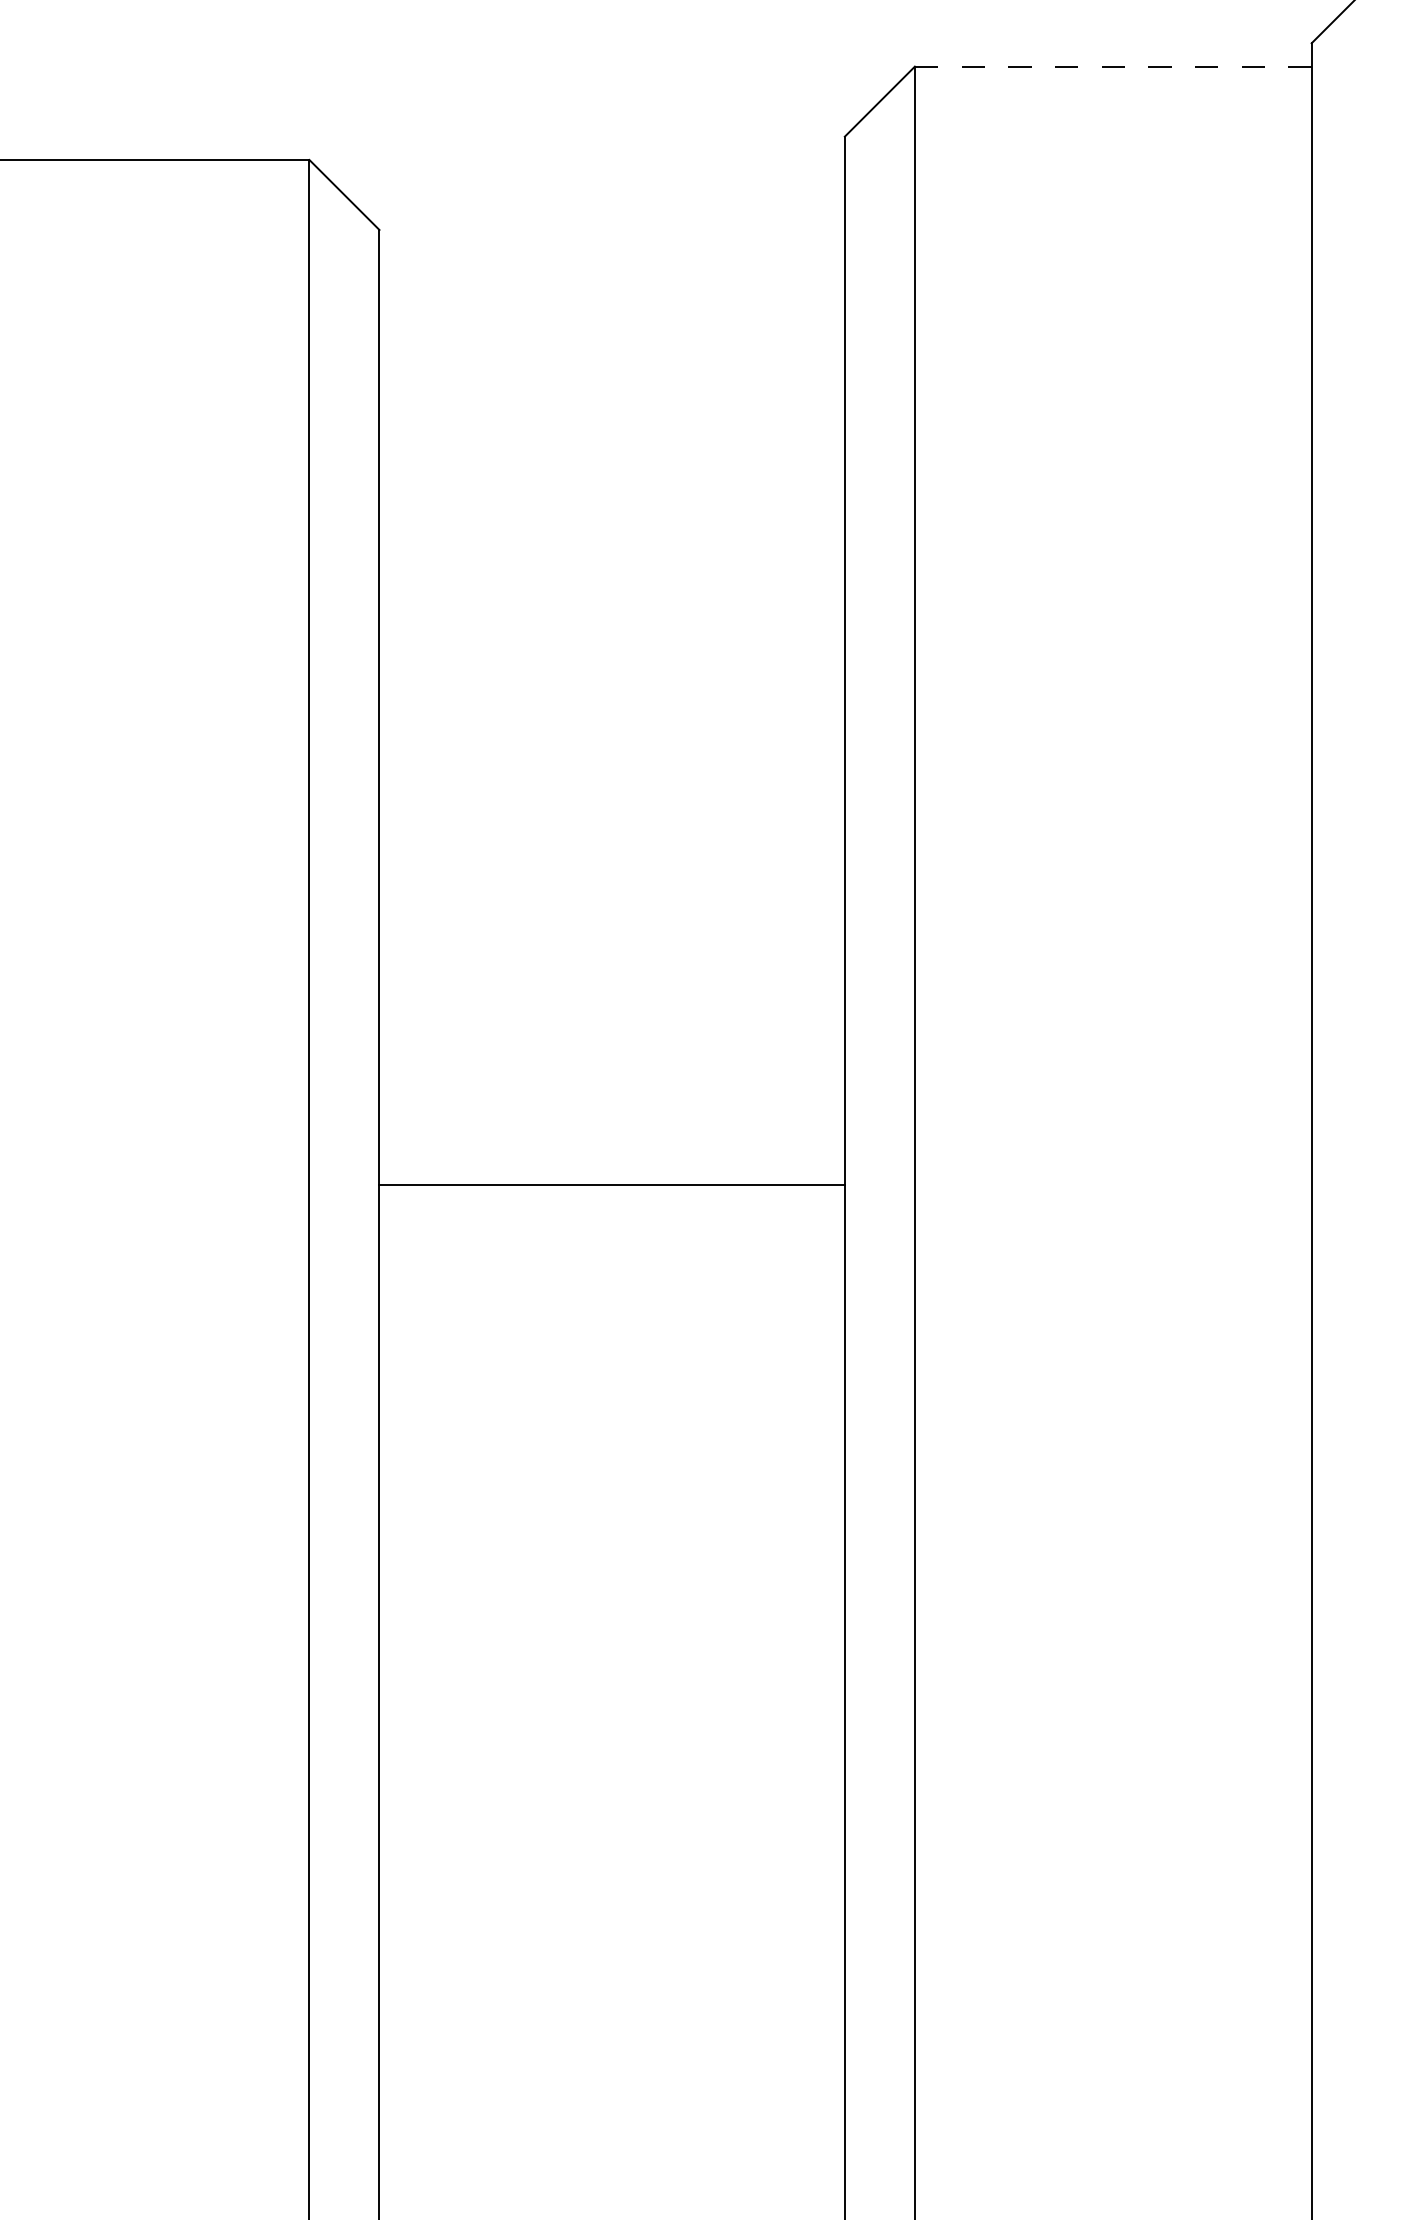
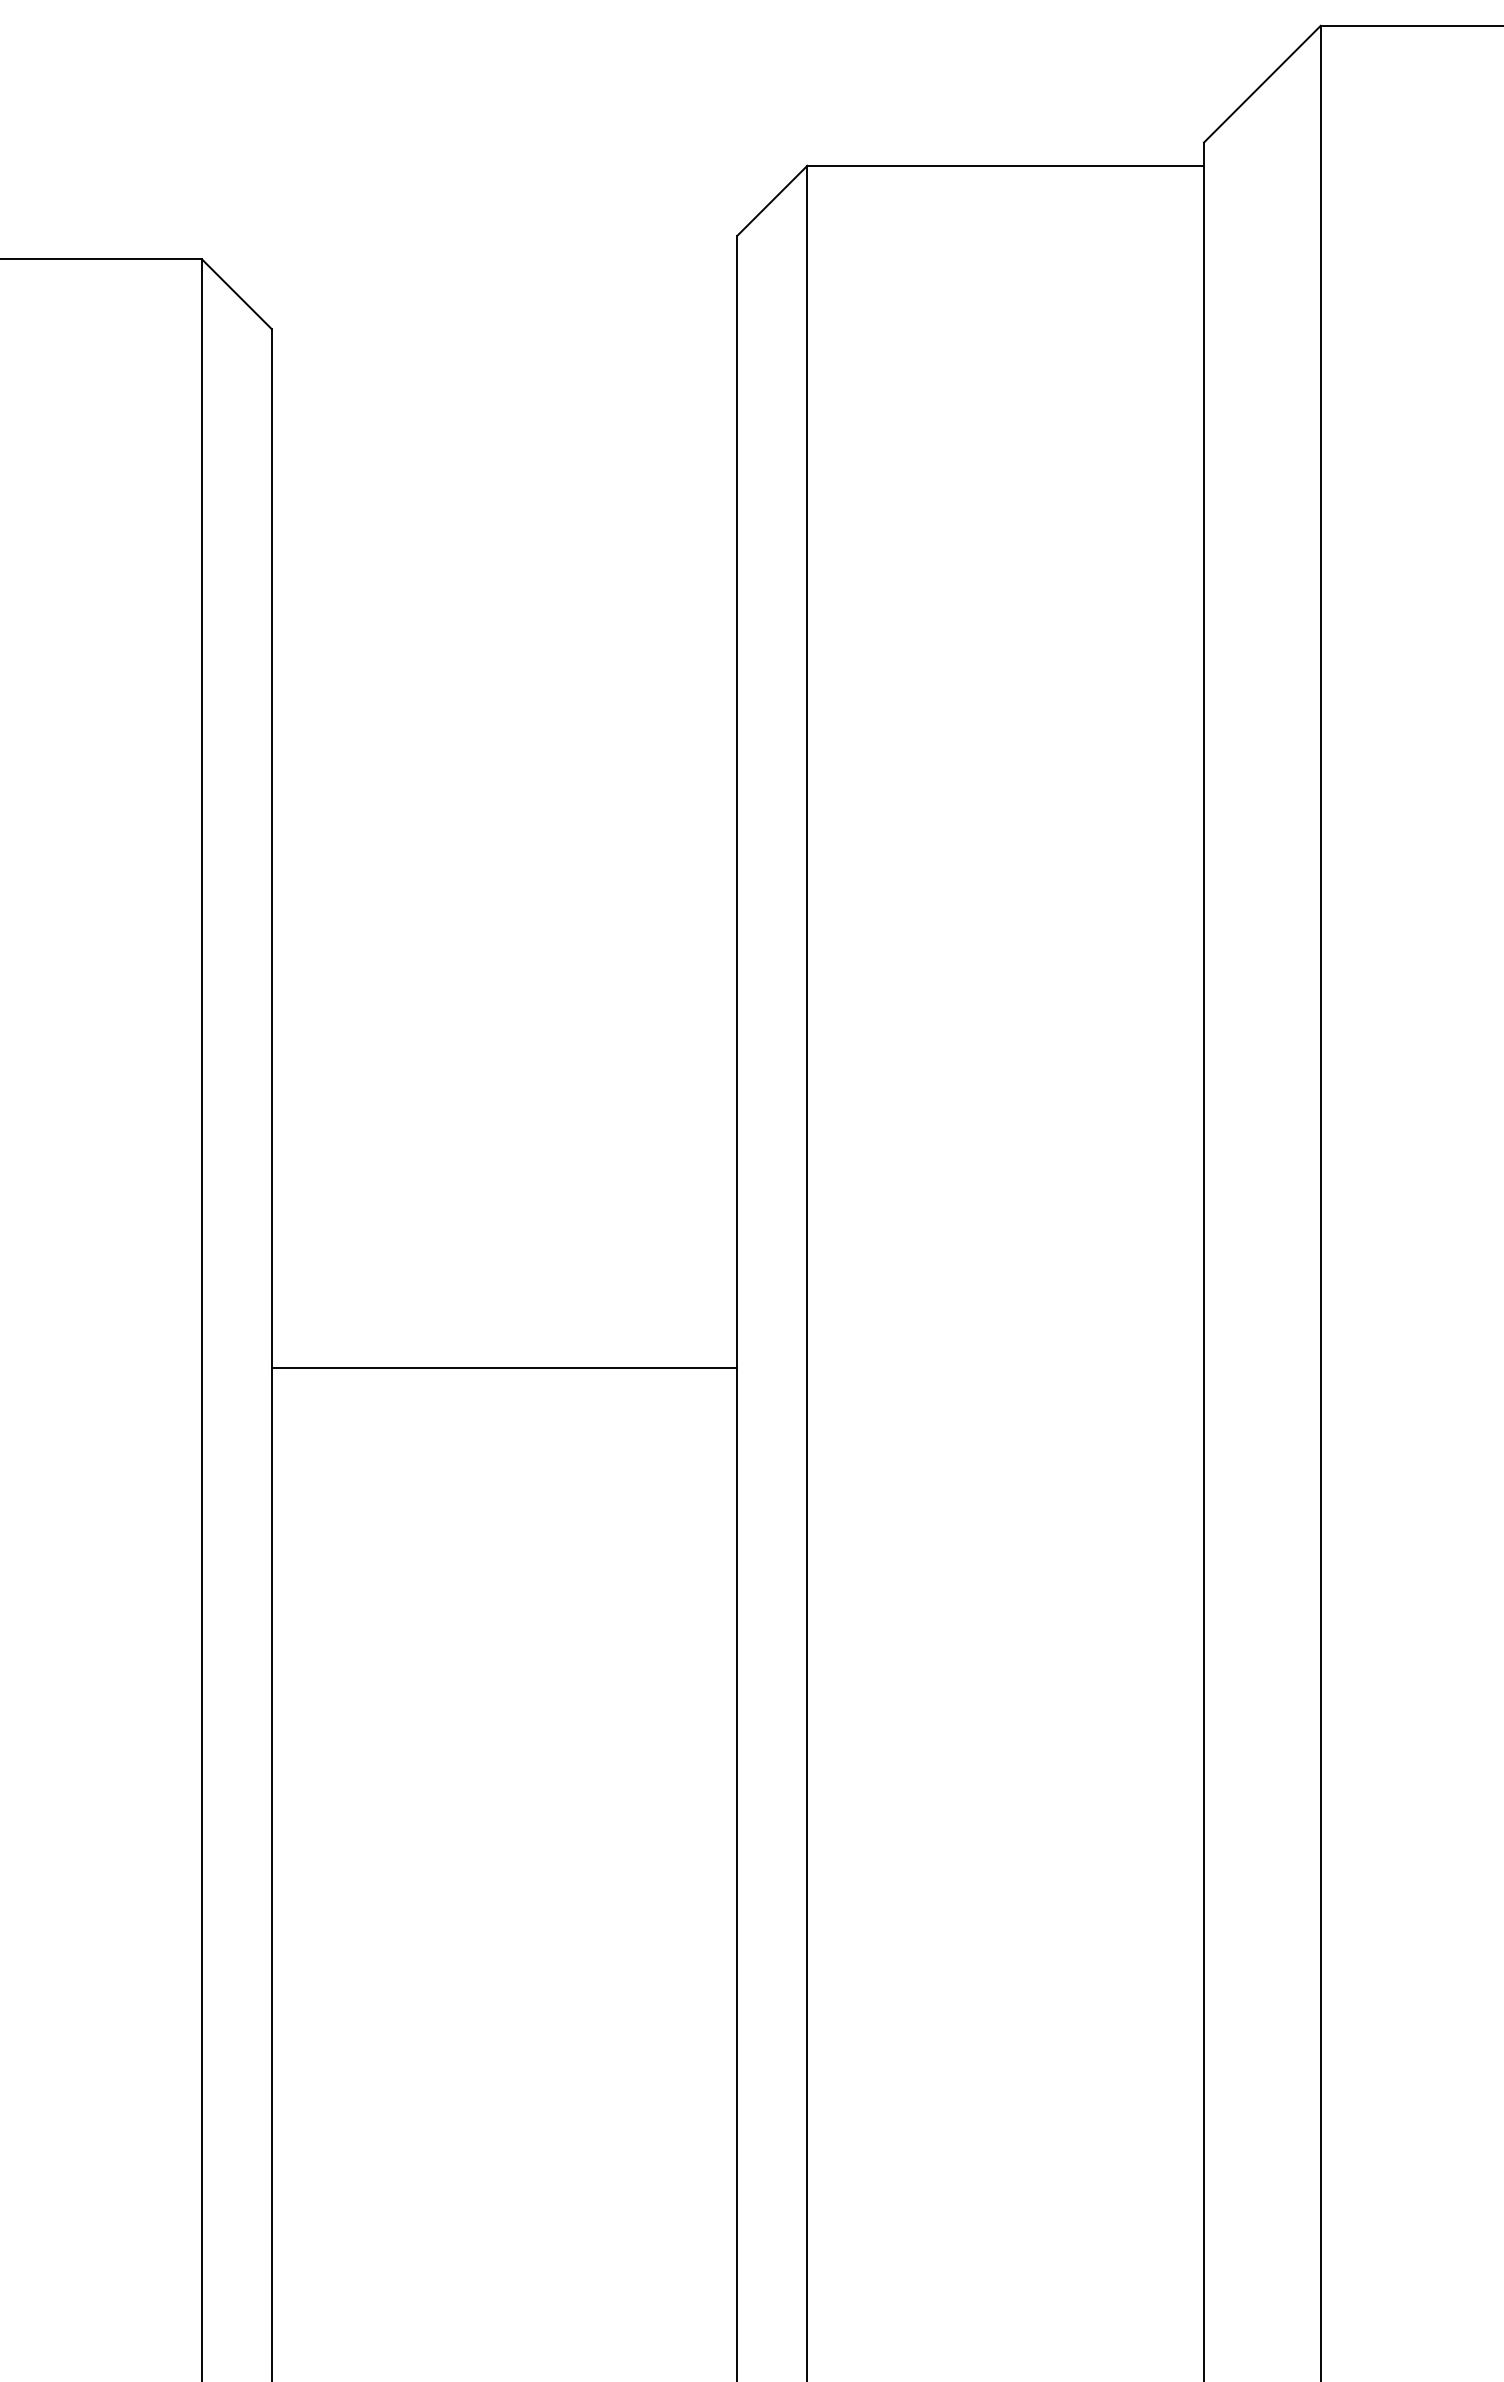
line: (1113, 66) -> (1005, 165), dashed -> solid
line: (612, 1184) -> (504, 1367), moved

